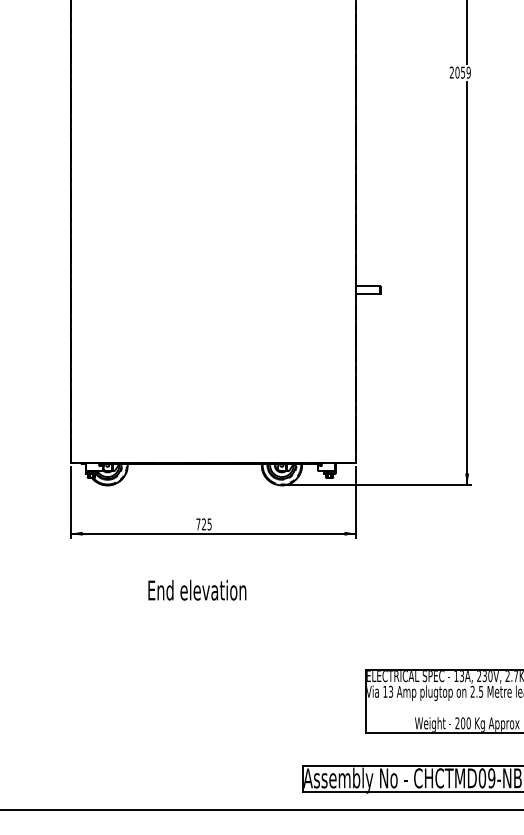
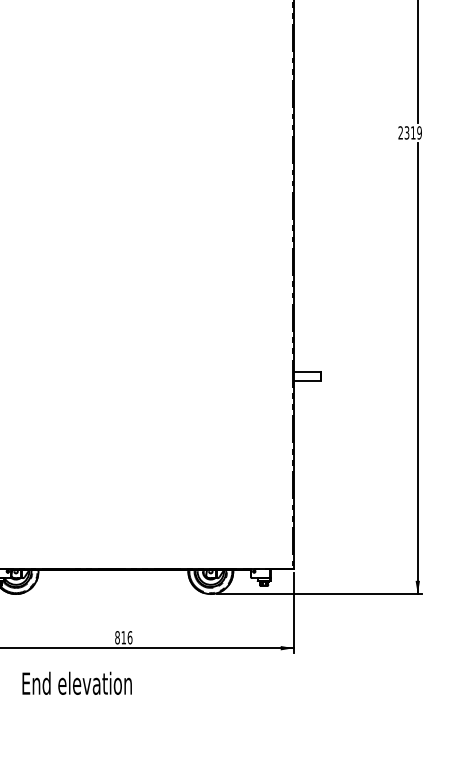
text: (460, 72) -> (410, 132), 2059 -> 2319
text: (203, 524) -> (123, 637), 725 -> 816
text: (197, 589) -> (77, 682), moved

